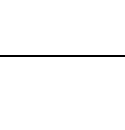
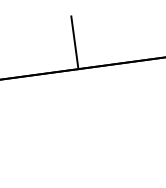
line: (75, 39) -> (74, 42), added

